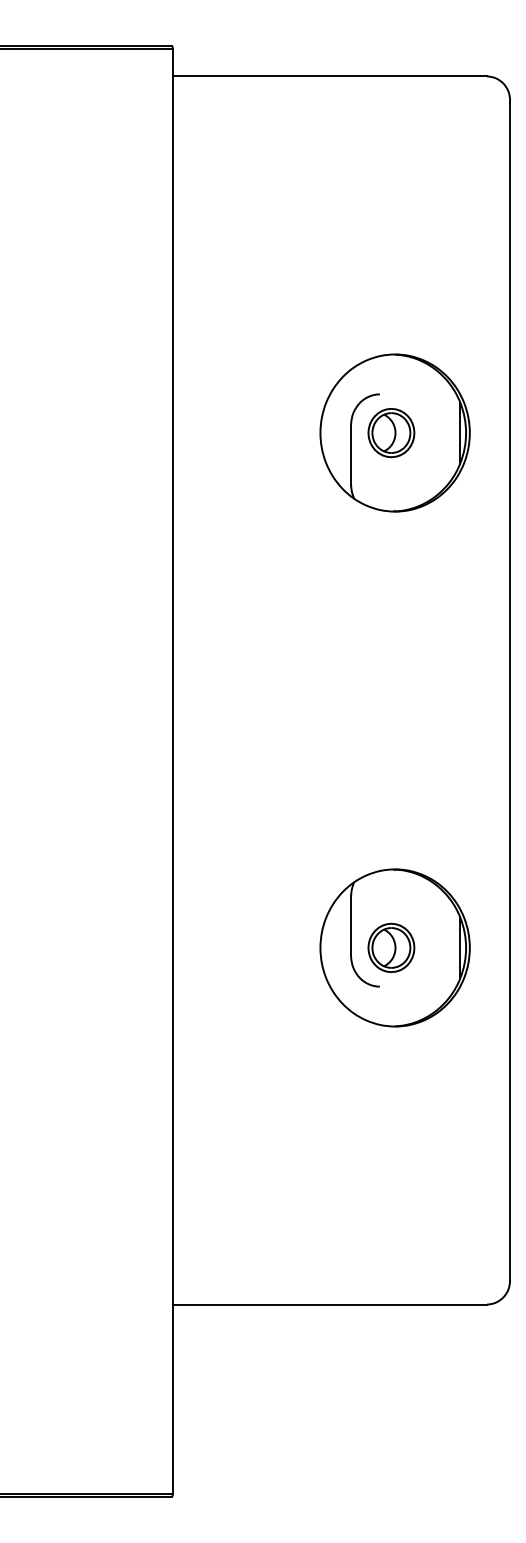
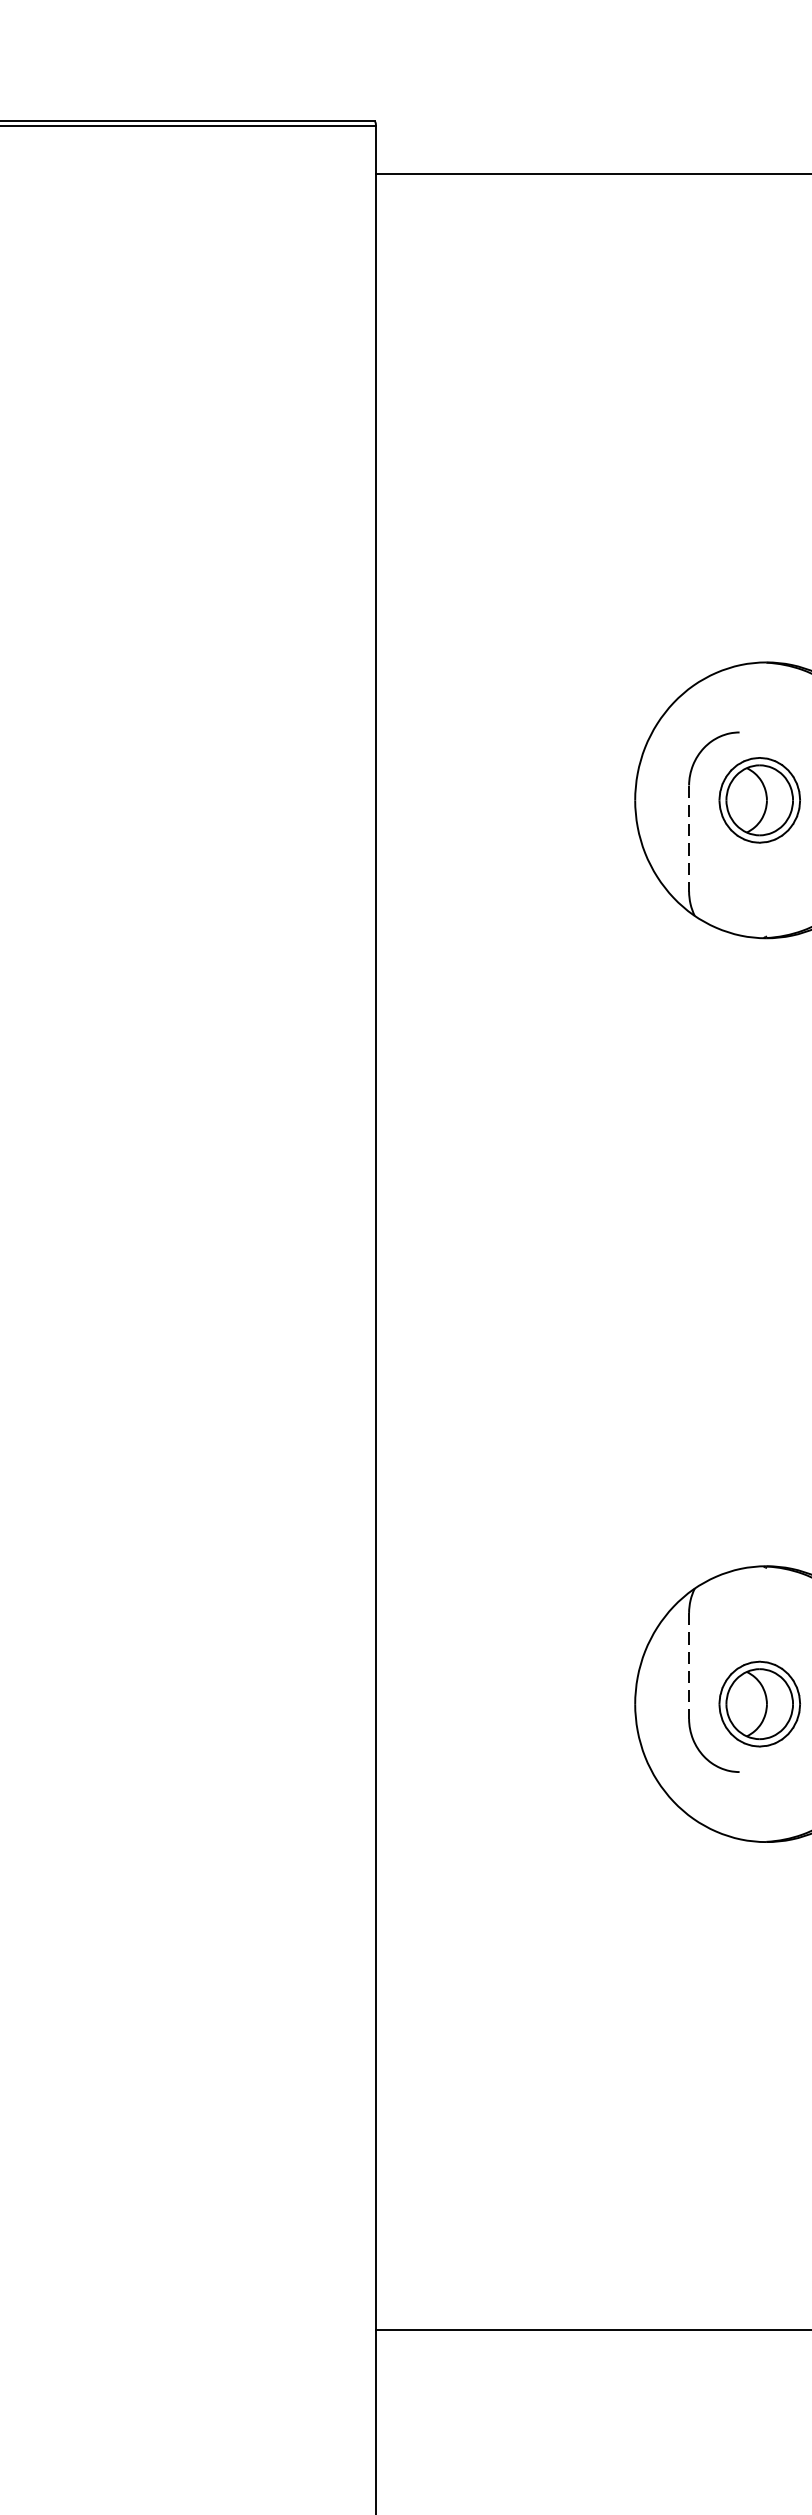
line: (351, 455) -> (689, 839), solid -> dashed
line: (351, 926) -> (689, 1666), solid -> dashed

